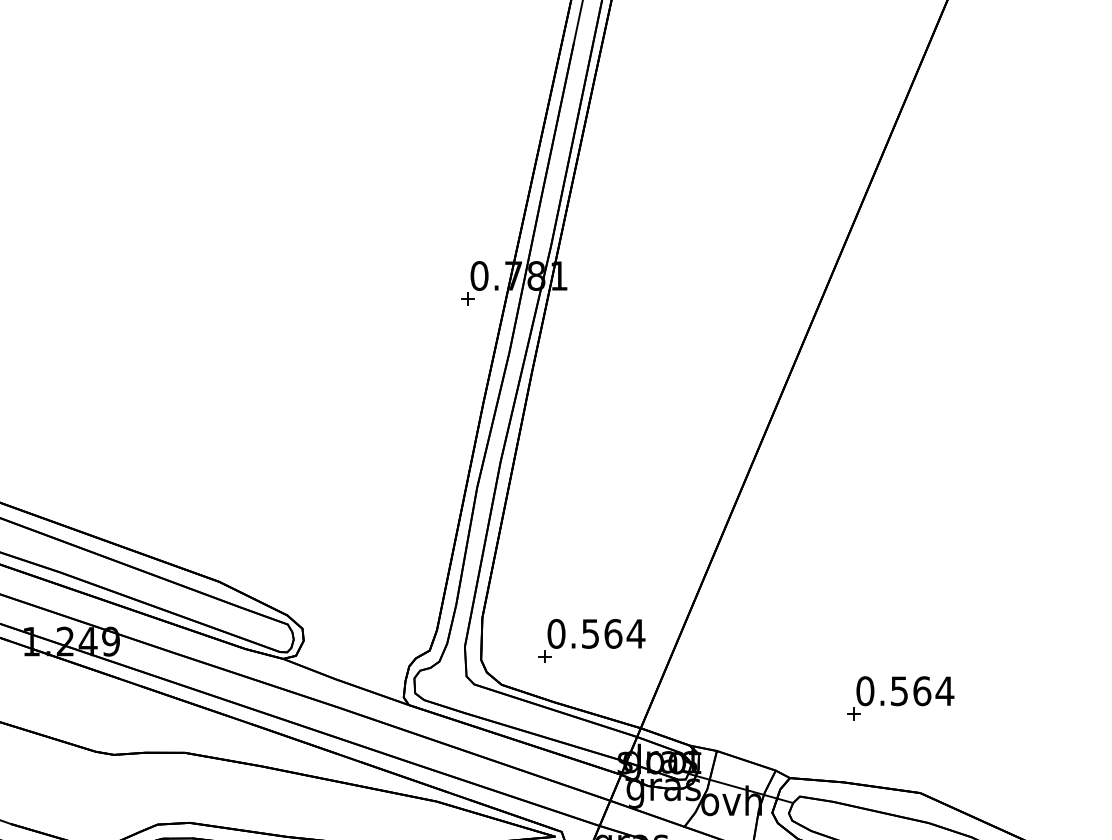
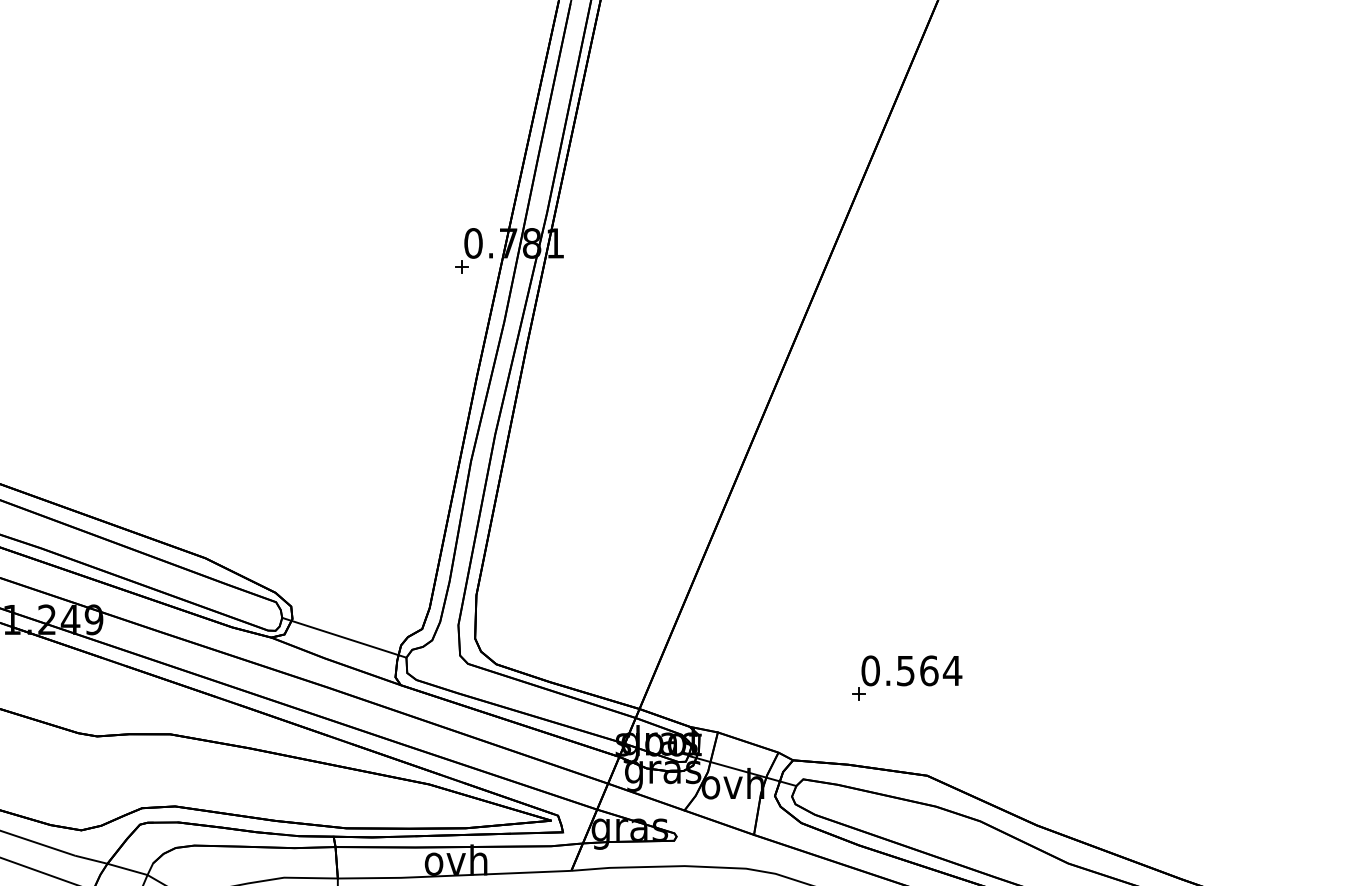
part: (592, 640) -> (589, 618), removed
line: (354, 658) -> (344, 637), added

